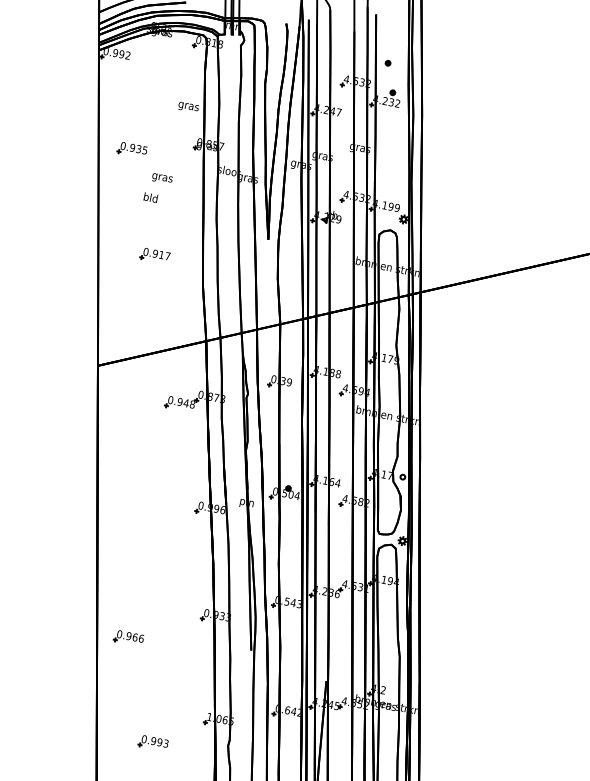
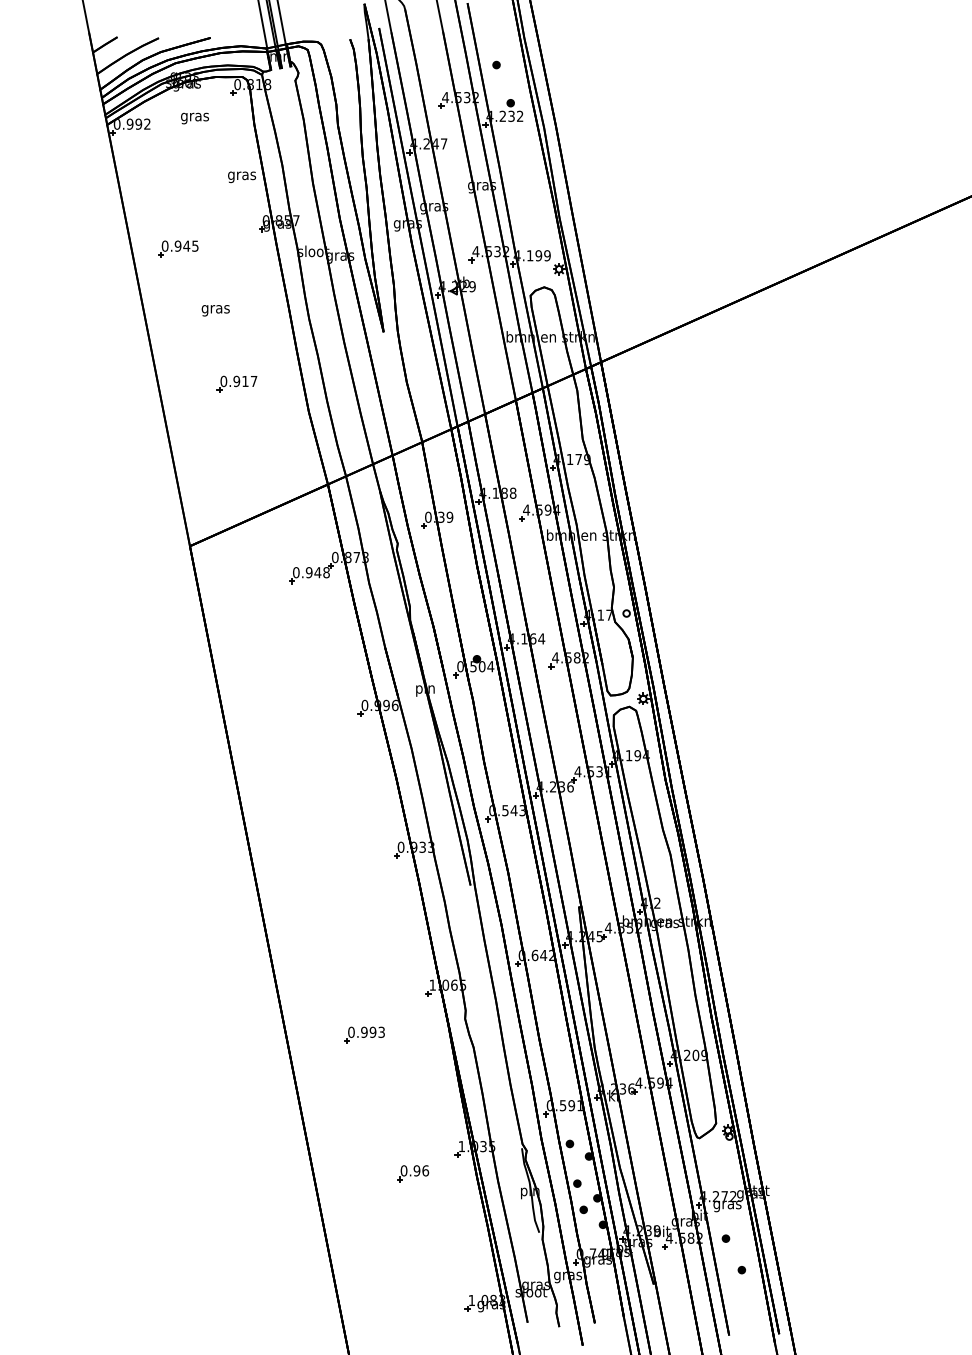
text: (138, 148) -> (186, 245), 0.935 -> 0.945
text: (161, 178) -> (194, 118), moved
text: (150, 198) -> (215, 309), bld -> gras
part: (128, 638) -> (303, 901), removed

